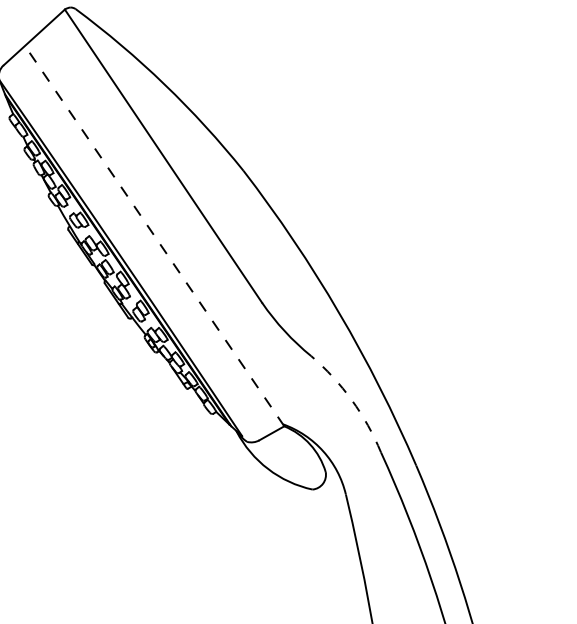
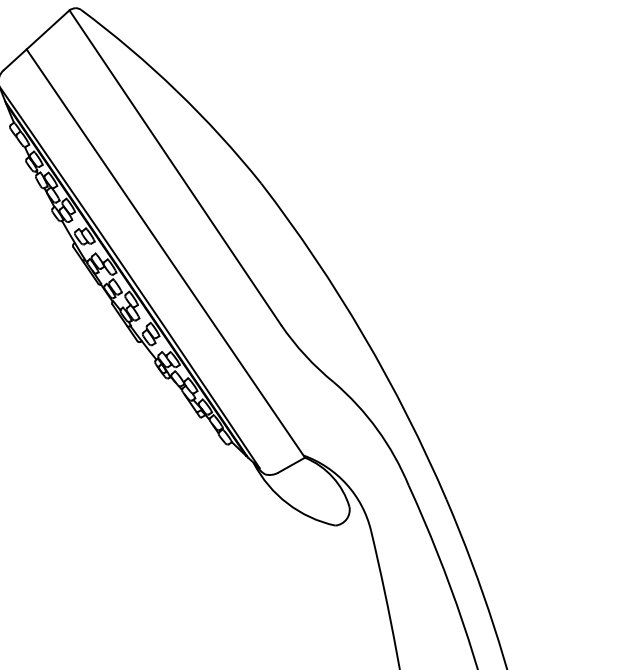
line: (154, 236) -> (165, 253), dashed -> solid
arc: (351, 400) -> (377, 429), dashed -> solid

